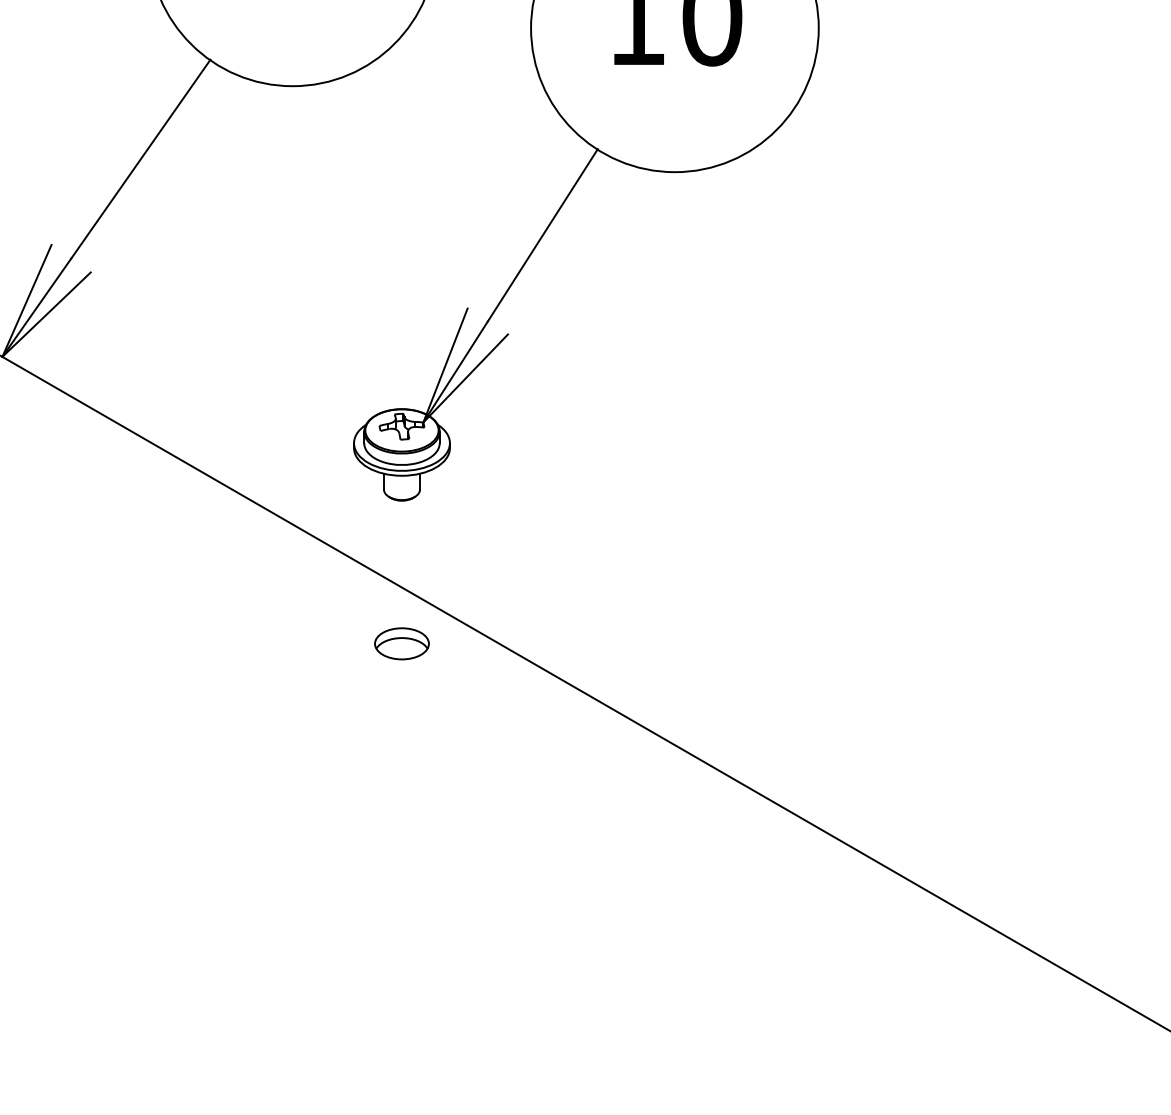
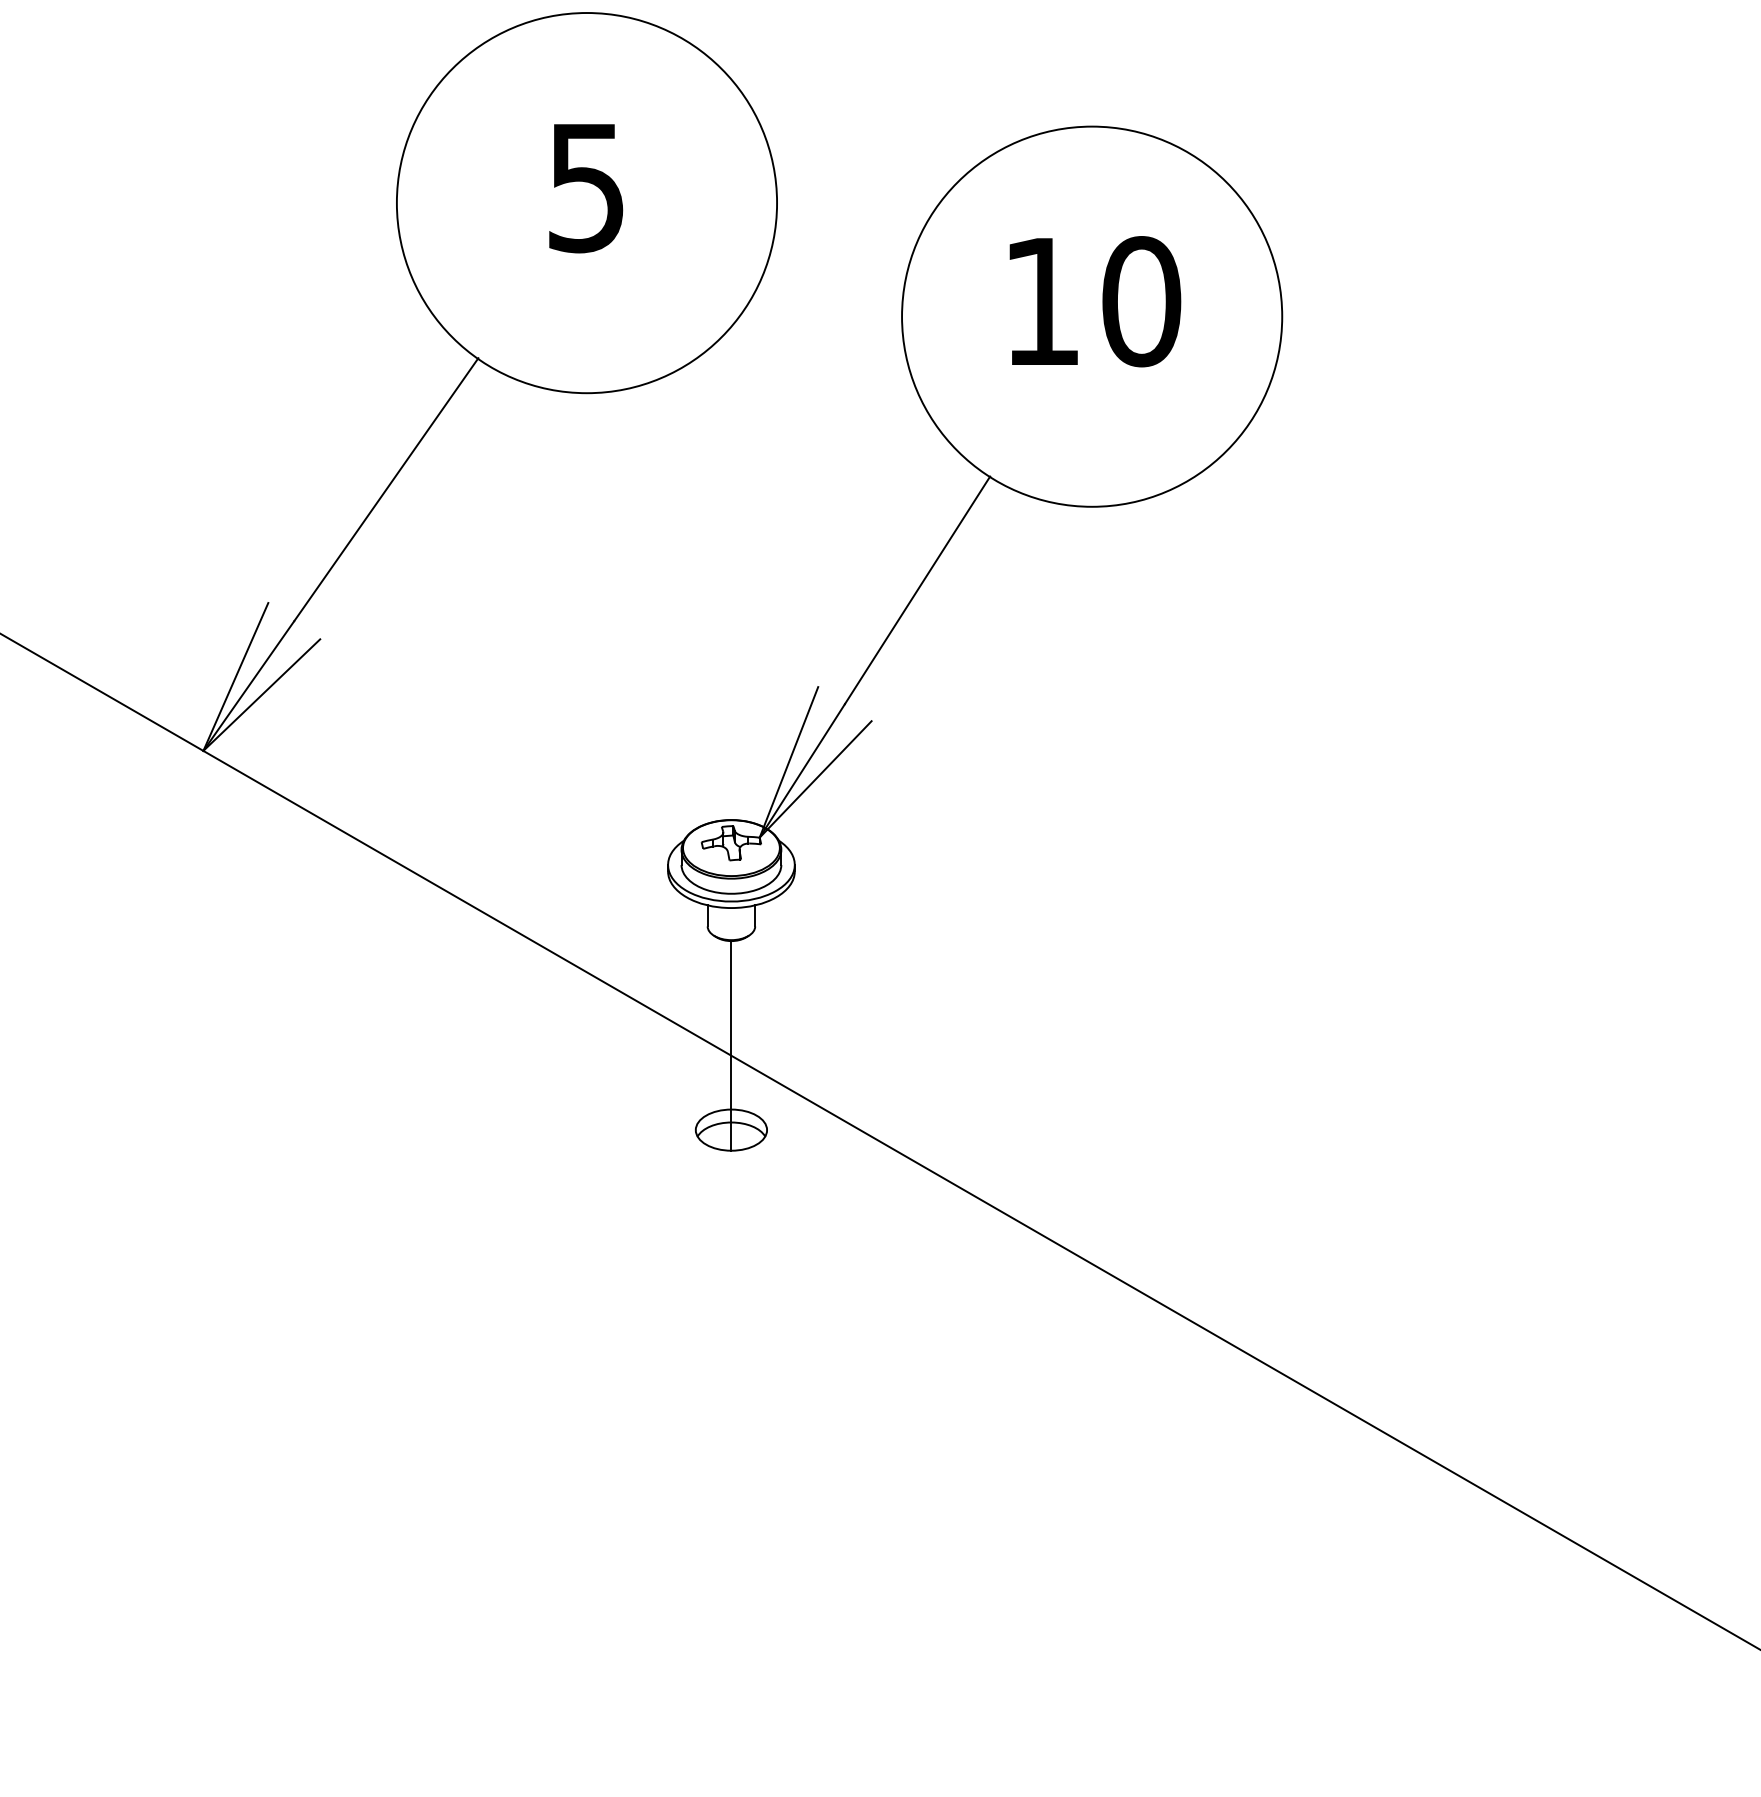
line: (402, 579) -> (731, 1045), added

